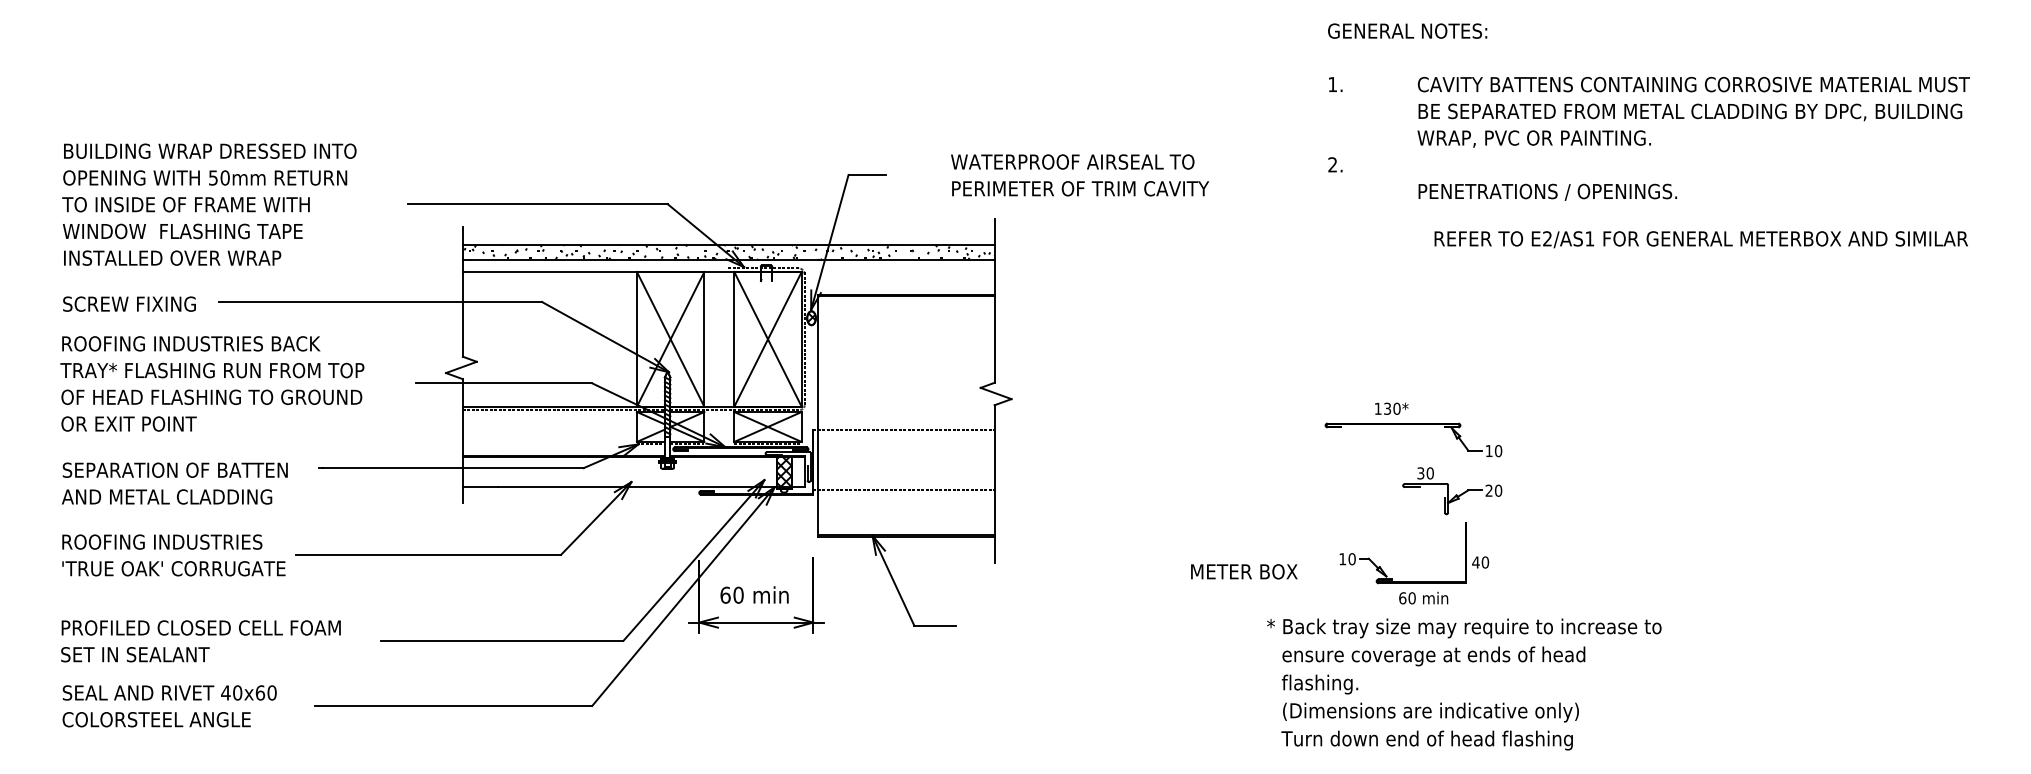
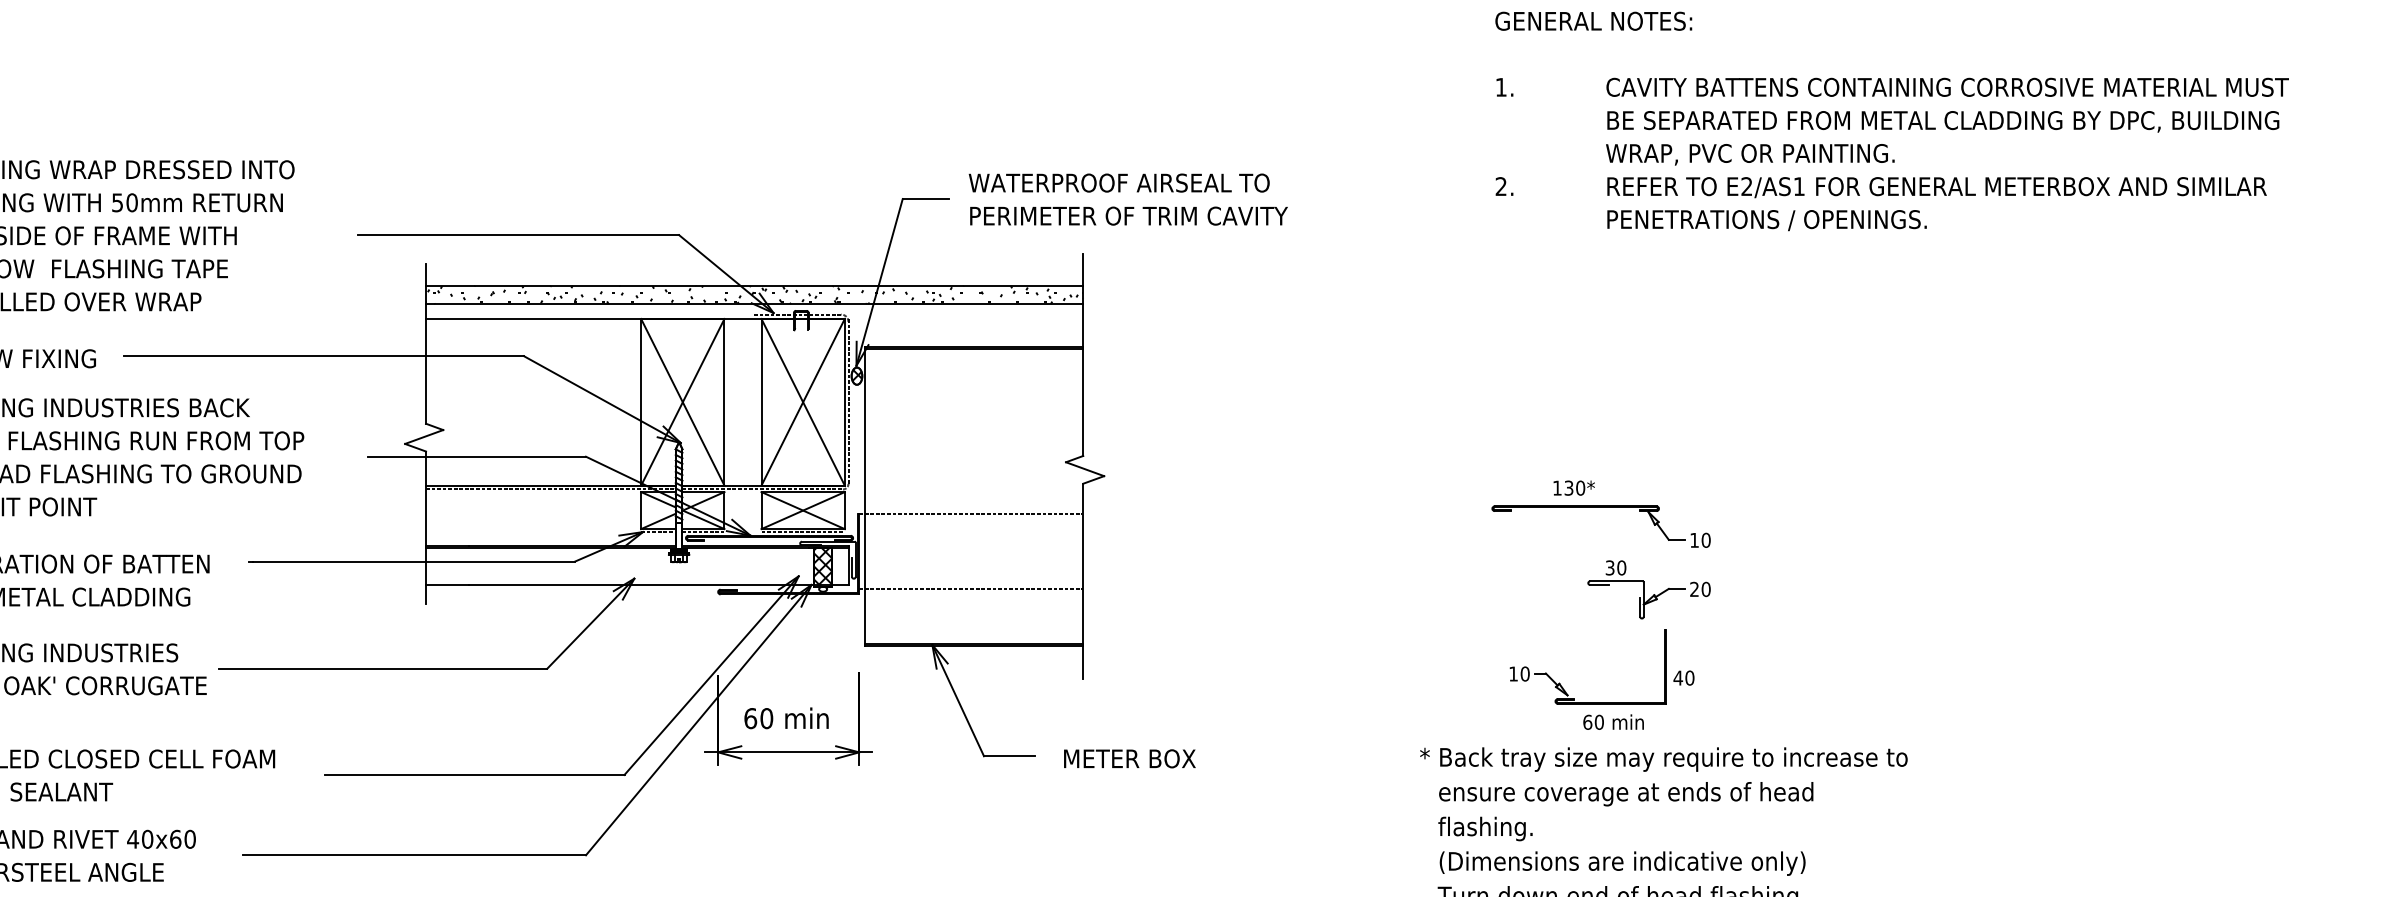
text: (1080, 175) -> (1128, 199), moved
text: (1700, 239) -> (1936, 187), moved
text: (1244, 571) -> (1130, 758), moved

